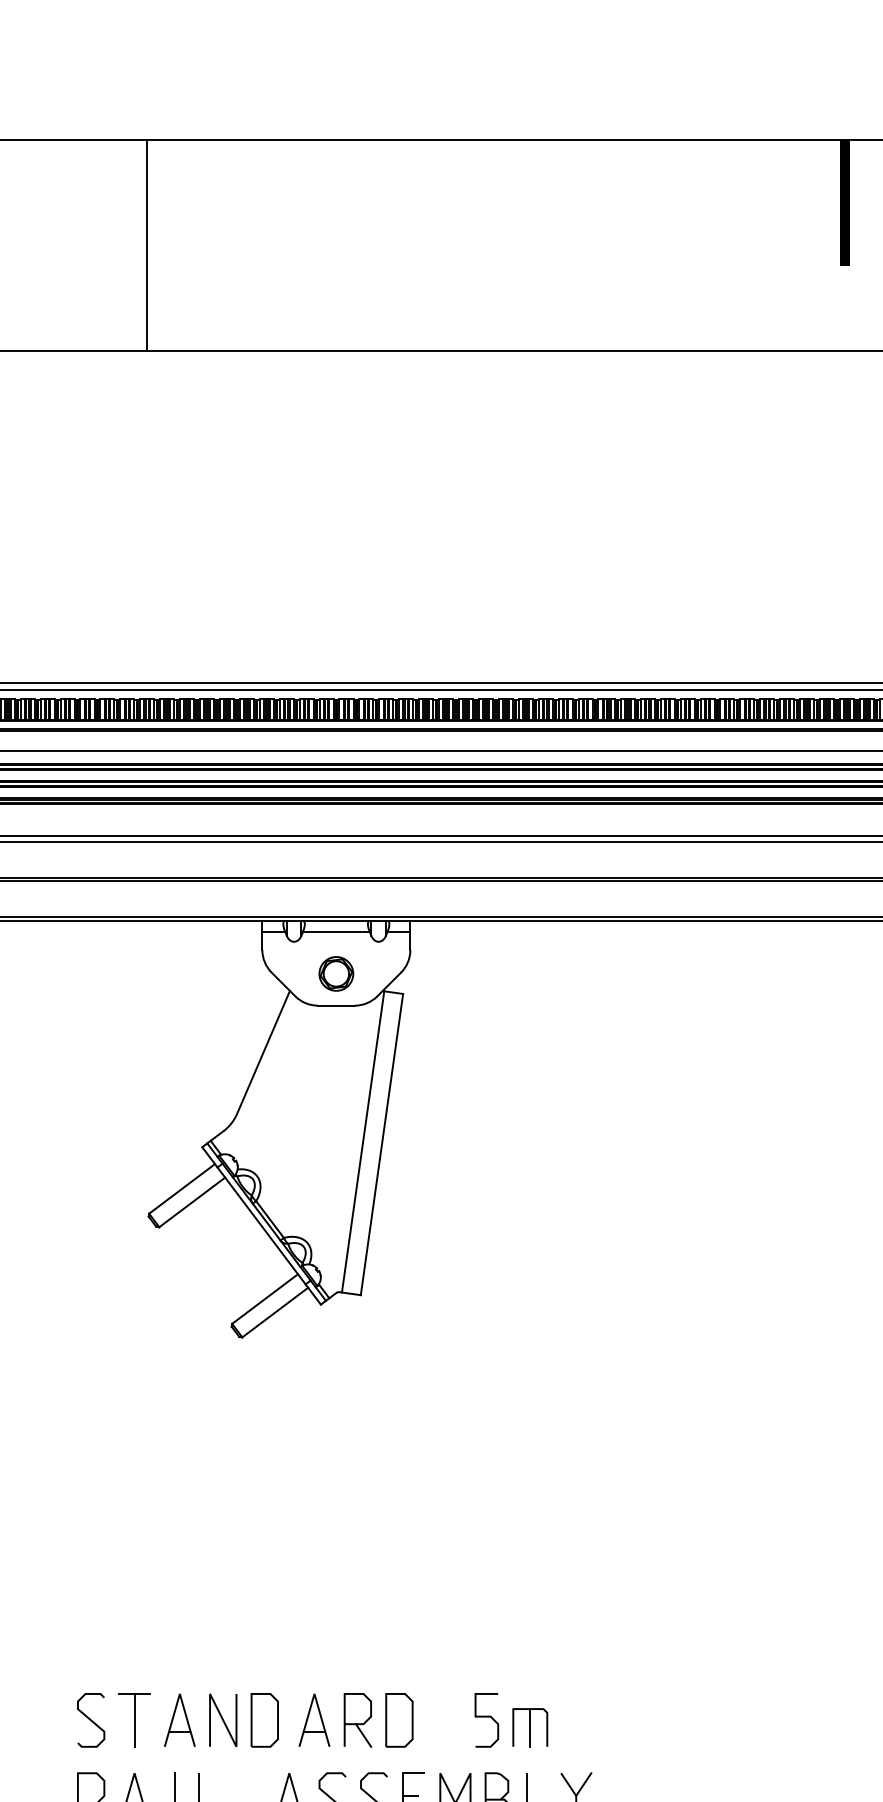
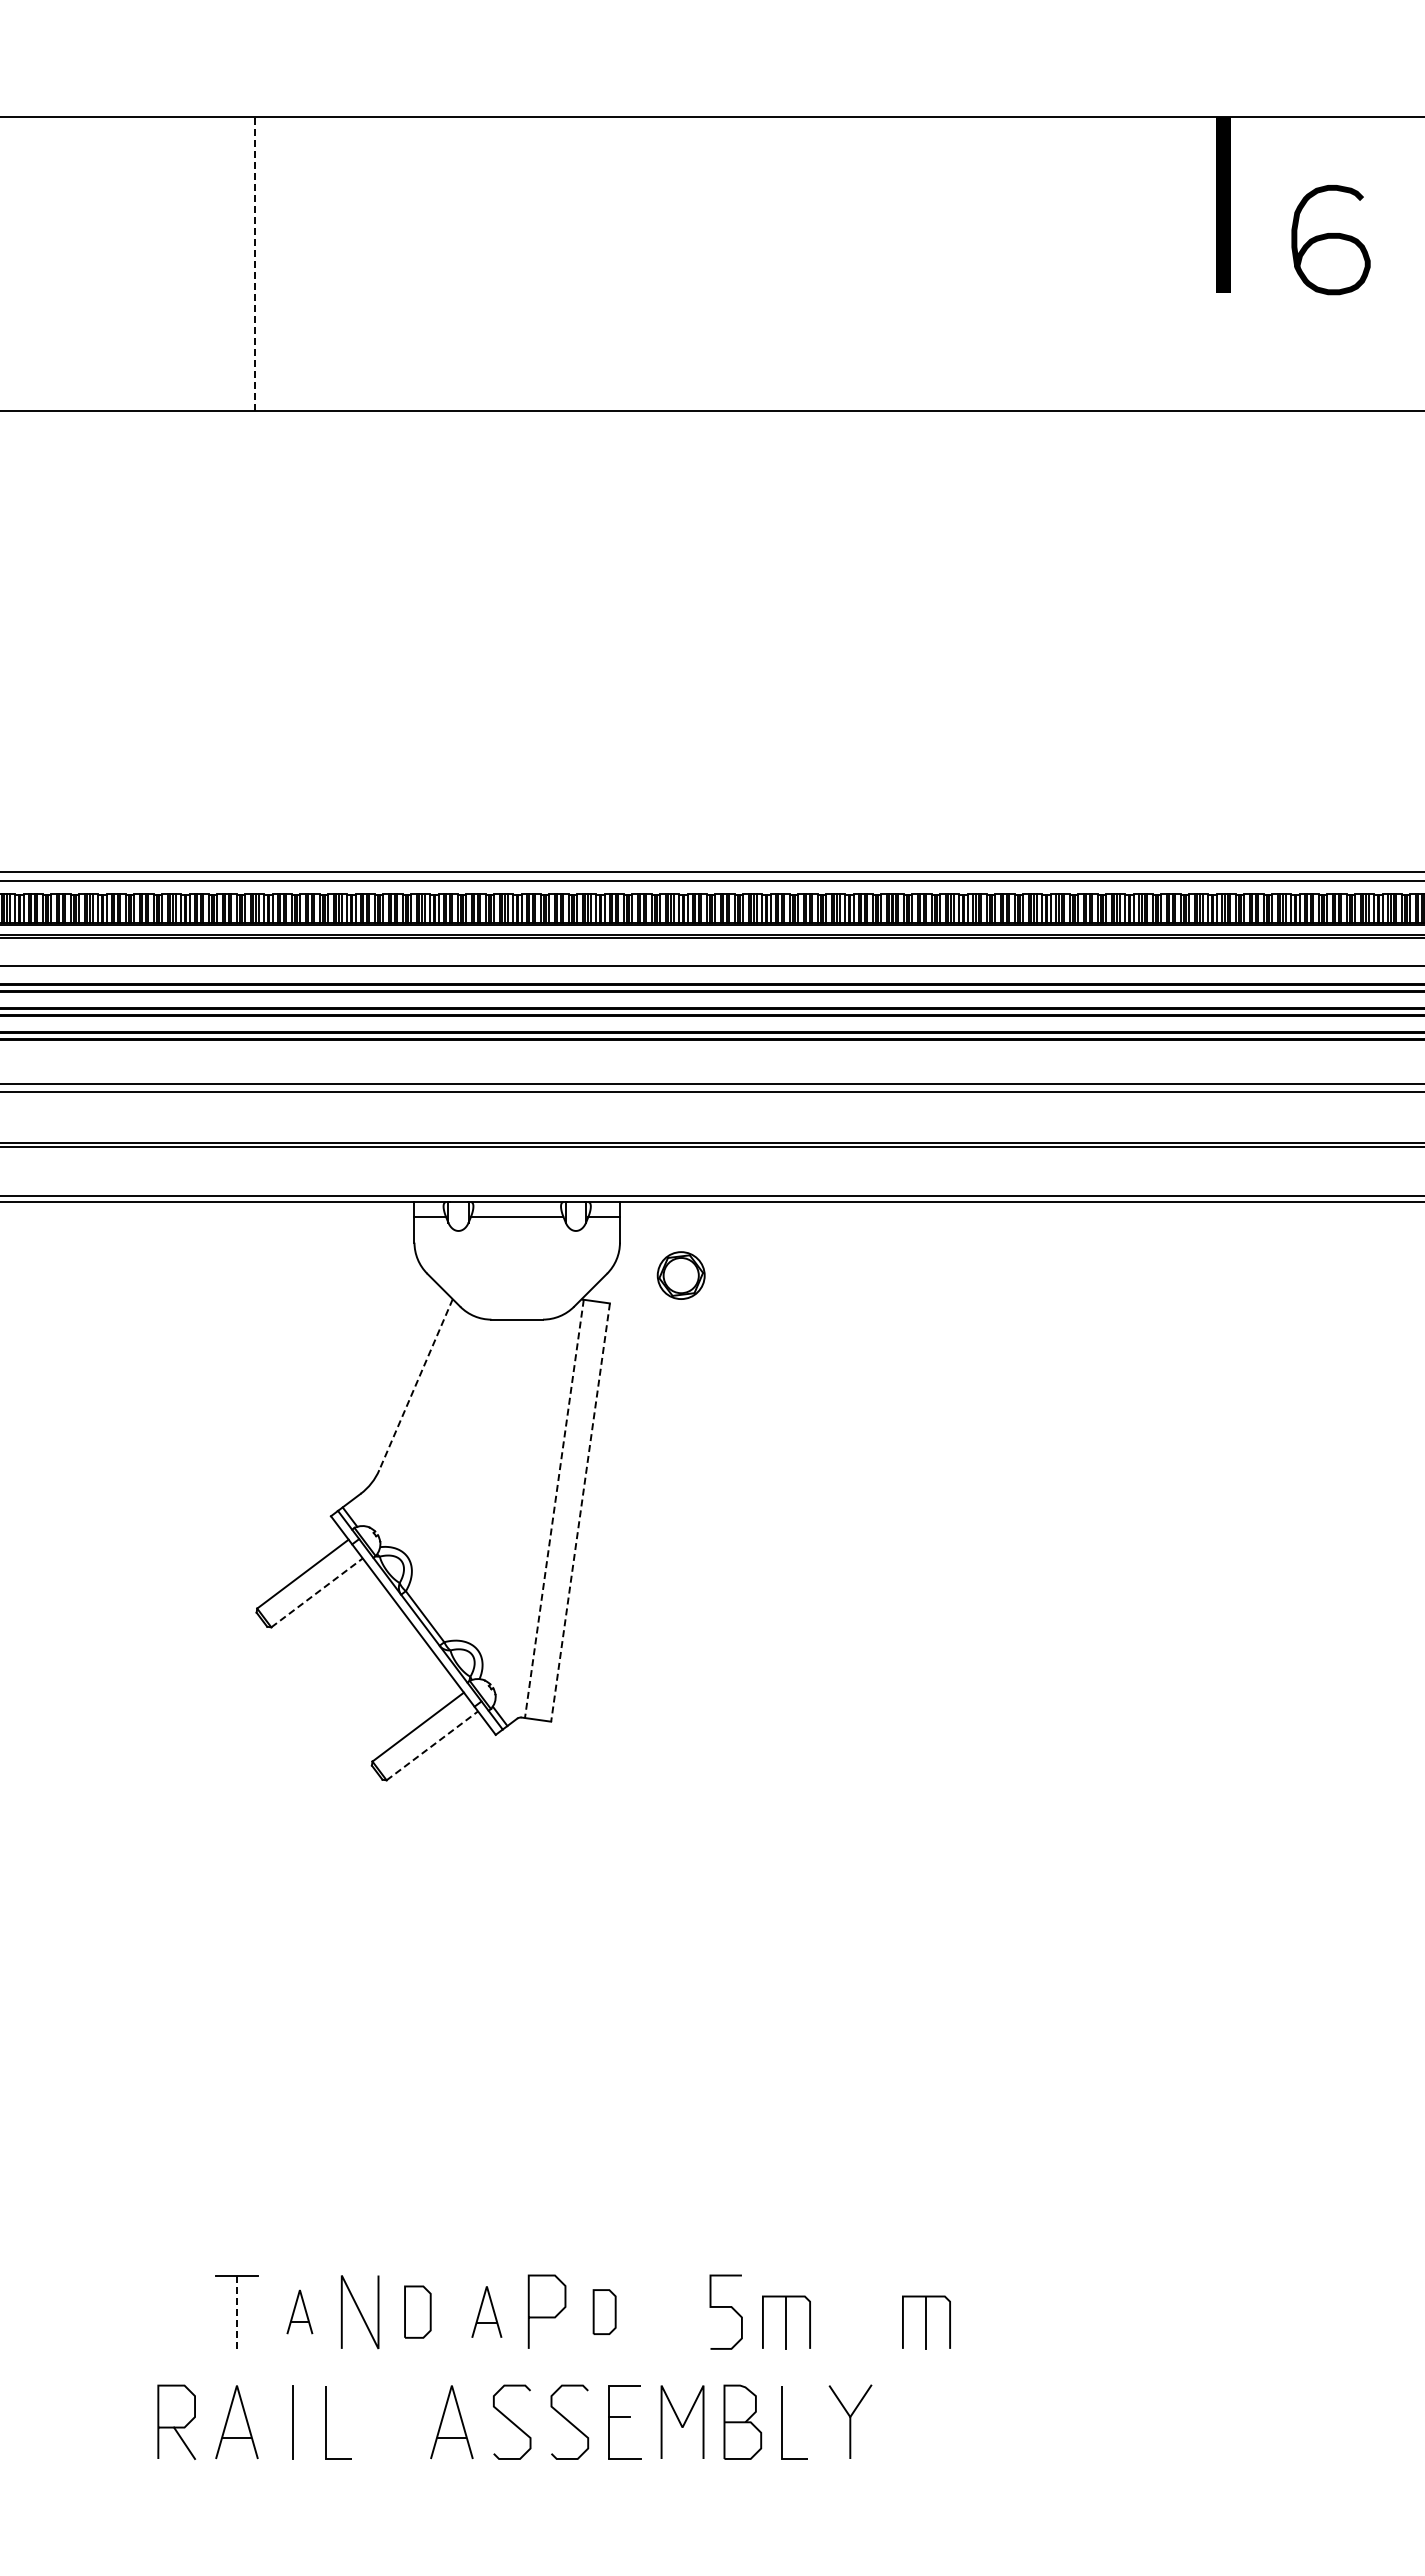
line: (147, 245) -> (254, 263), solid -> dashed
part: (335, 973) -> (680, 1275), moved
line: (263, 1053) -> (415, 1385), solid -> dashed
line: (363, 1142) -> (554, 1509), solid -> dashed
line: (381, 1145) -> (580, 1513), solid -> dashed
line: (192, 1202) -> (317, 1592), solid -> dashed
line: (275, 1312) -> (432, 1745), solid -> dashed
curve: (91, 1719) -> (176, 2311), removed
part: (179, 1719) -> (299, 2311), size x0.6
part: (264, 1719) -> (417, 2311), size x0.7
part: (314, 1719) -> (486, 2311), size x0.7
part: (399, 1719) -> (604, 2311), size x0.6
line: (134, 1720) -> (236, 2312), solid -> dashed
part: (631, 1727) -> (926, 2322), added
line: (363, 1735) -> (554, 2332), removed

